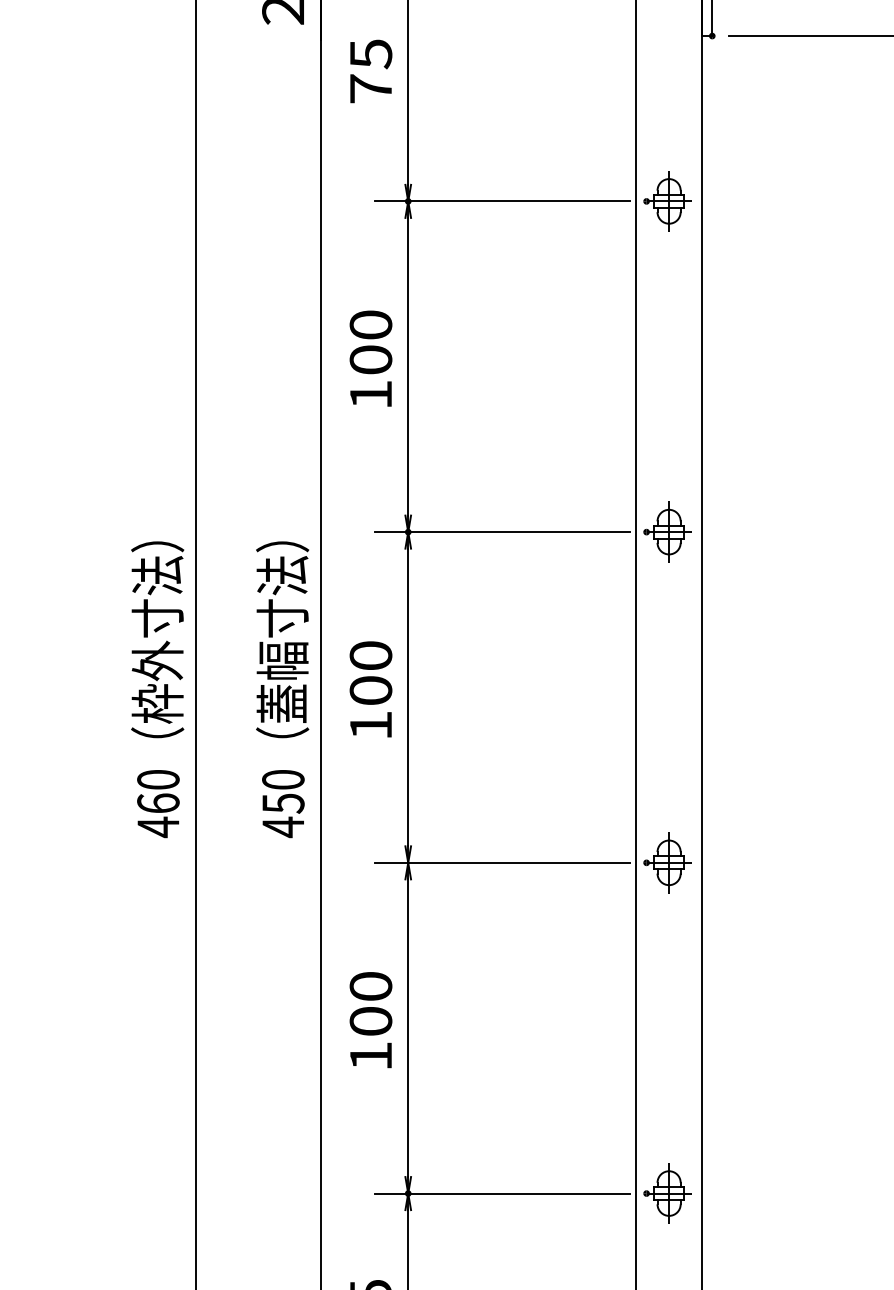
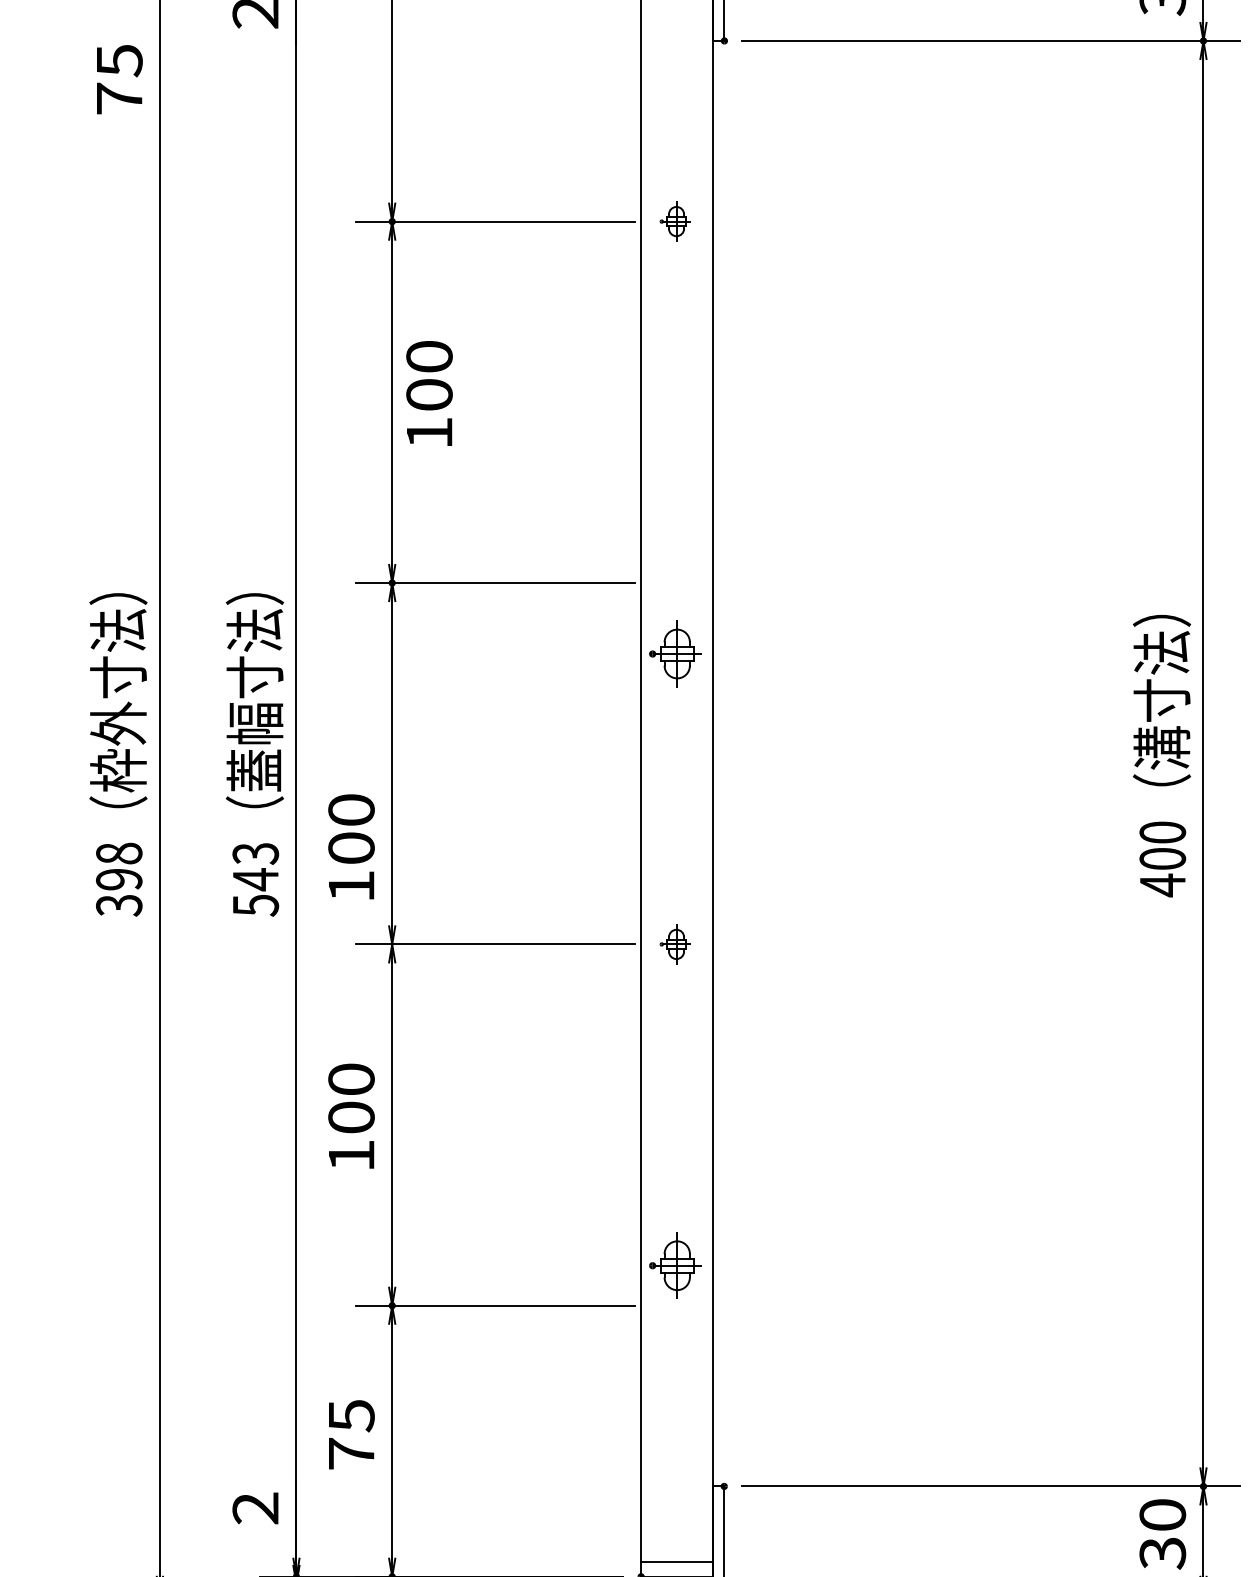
text: (370, 71) -> (119, 79), moved
part: (667, 201) -> (675, 221), size x0.6
text: (370, 358) -> (429, 393), moved
part: (667, 531) -> (675, 653), moved
text: (370, 689) -> (351, 846), moved
text: (158, 803) -> (119, 879), 460 -> 398
text: (283, 804) -> (255, 880), 450 -> 543
part: (667, 862) -> (675, 944), size x0.6
part: (667, 1193) -> (675, 1265), moved

